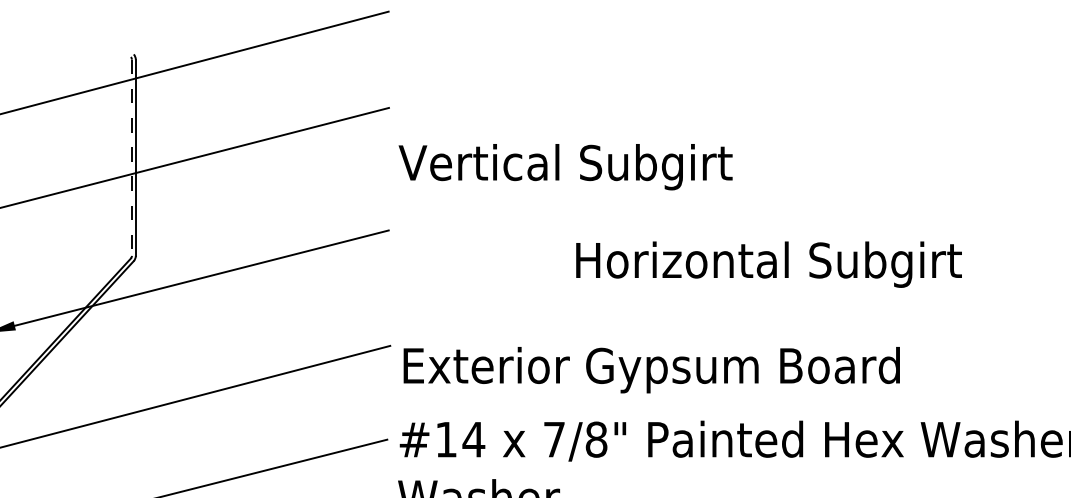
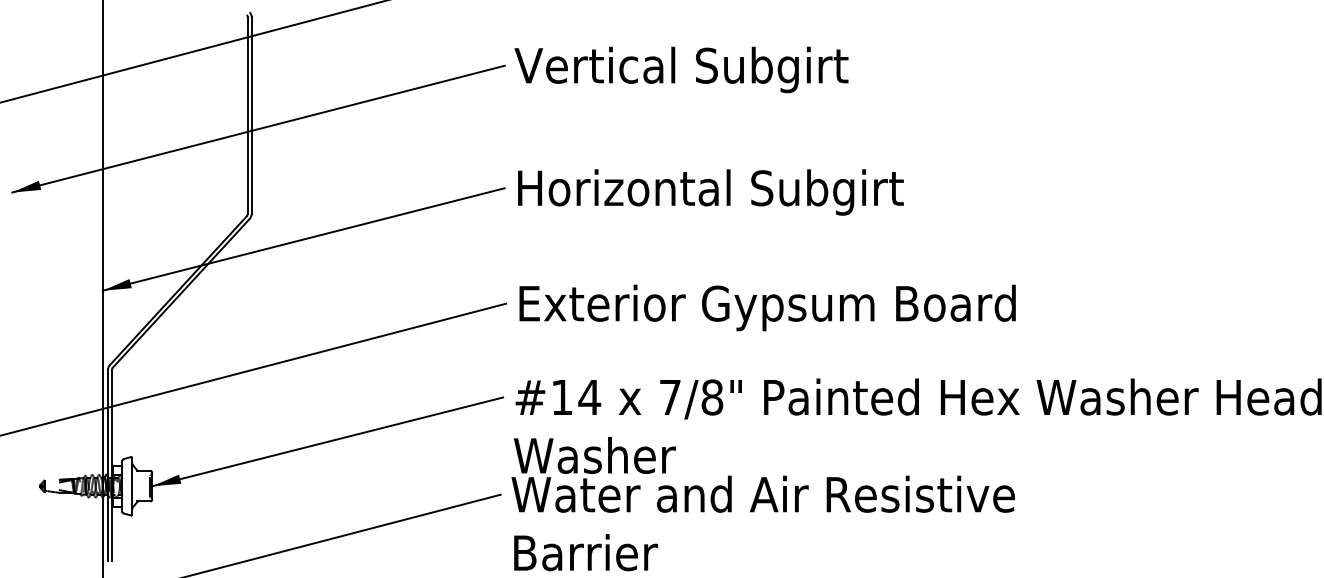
line: (131, 158) -> (247, 116), dashed -> solid
text: (565, 166) -> (681, 69), moved
text: (768, 264) -> (710, 192), moved
text: (651, 369) -> (767, 307), moved

